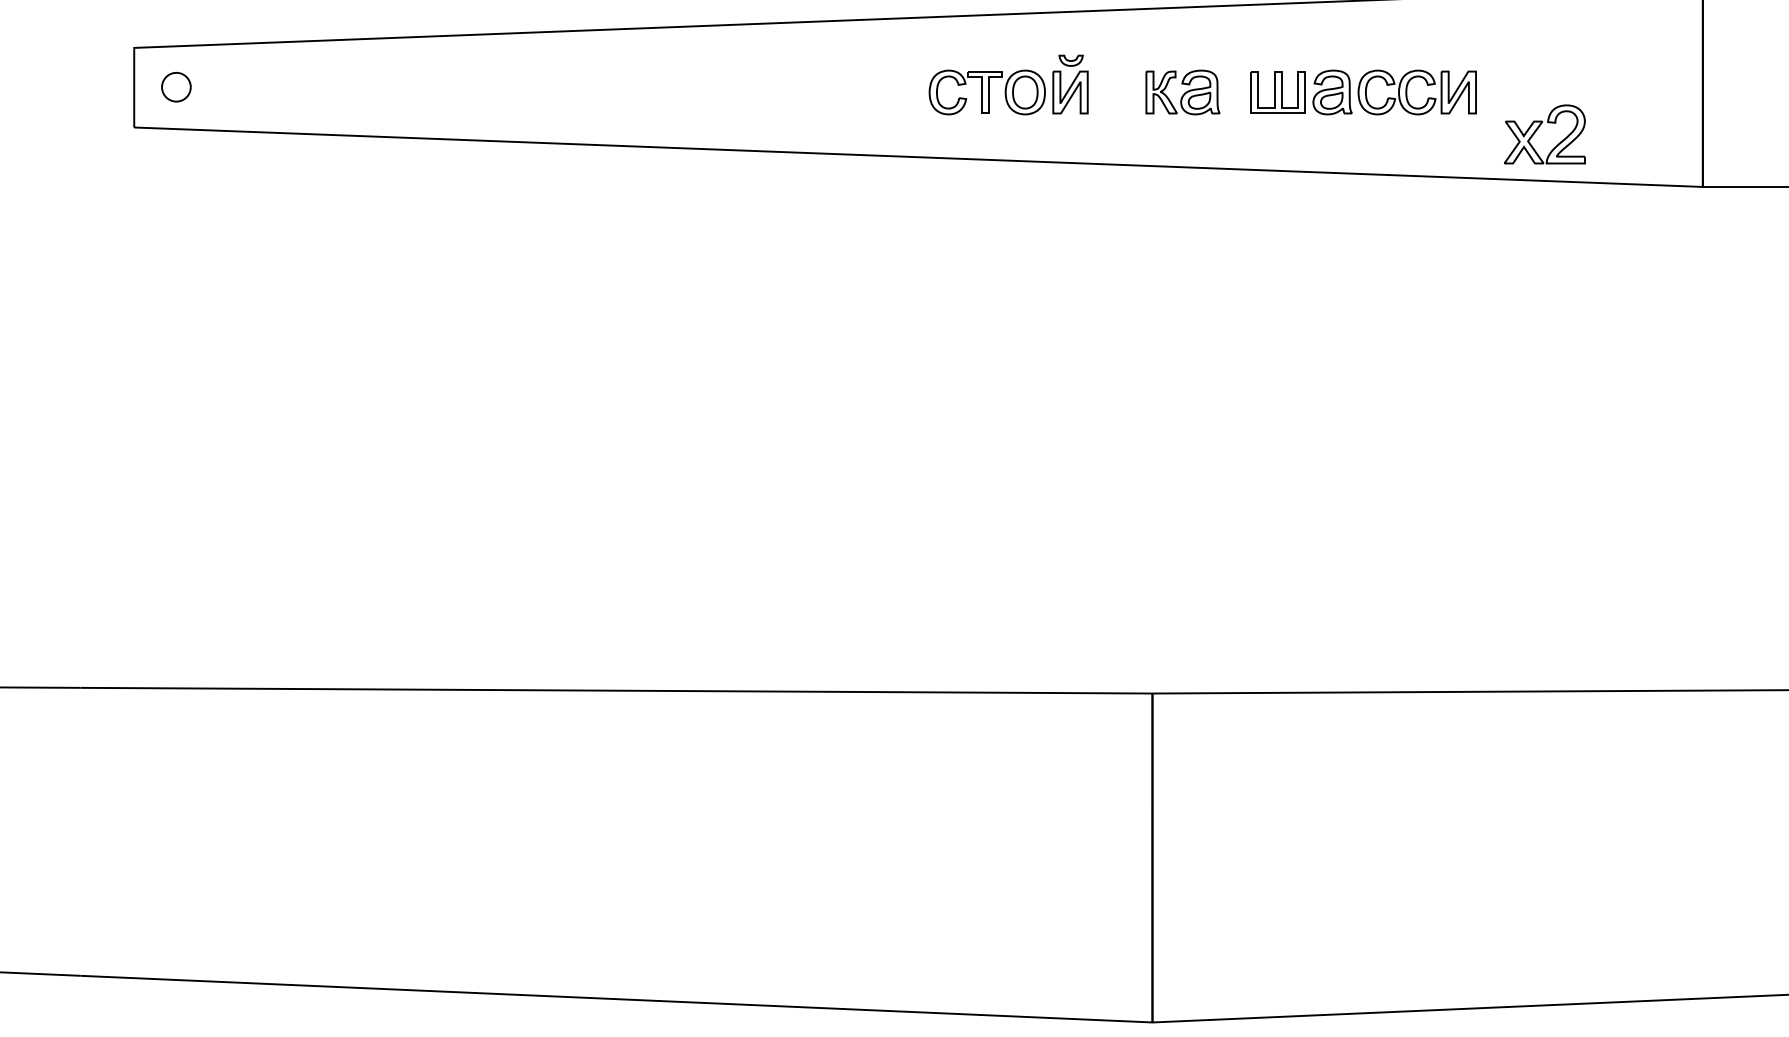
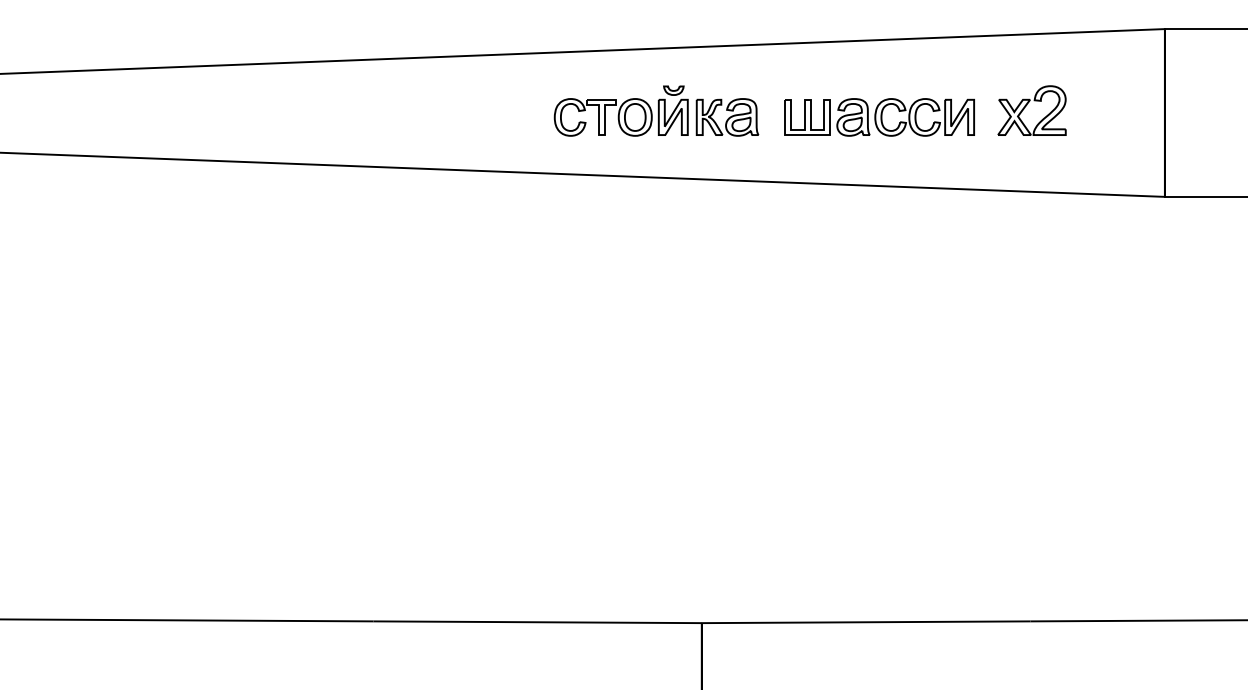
part: (1008, 84) -> (621, 110), moved
part: (1537, 130) -> (1025, 107), moved

